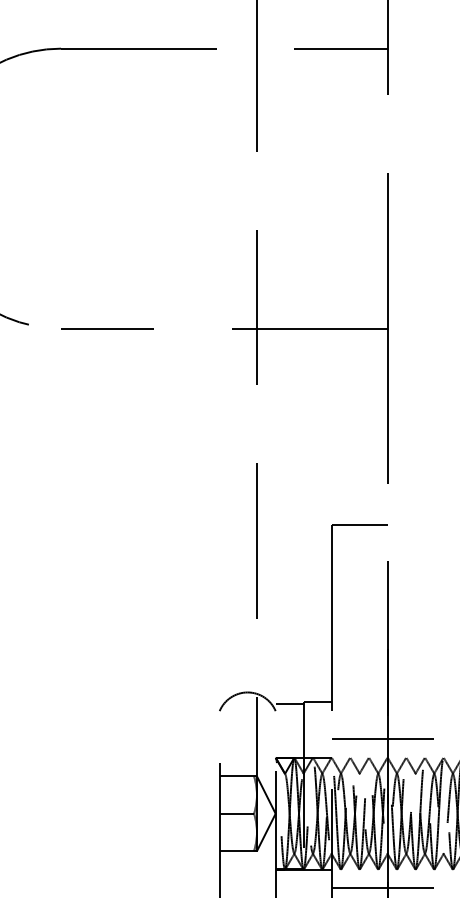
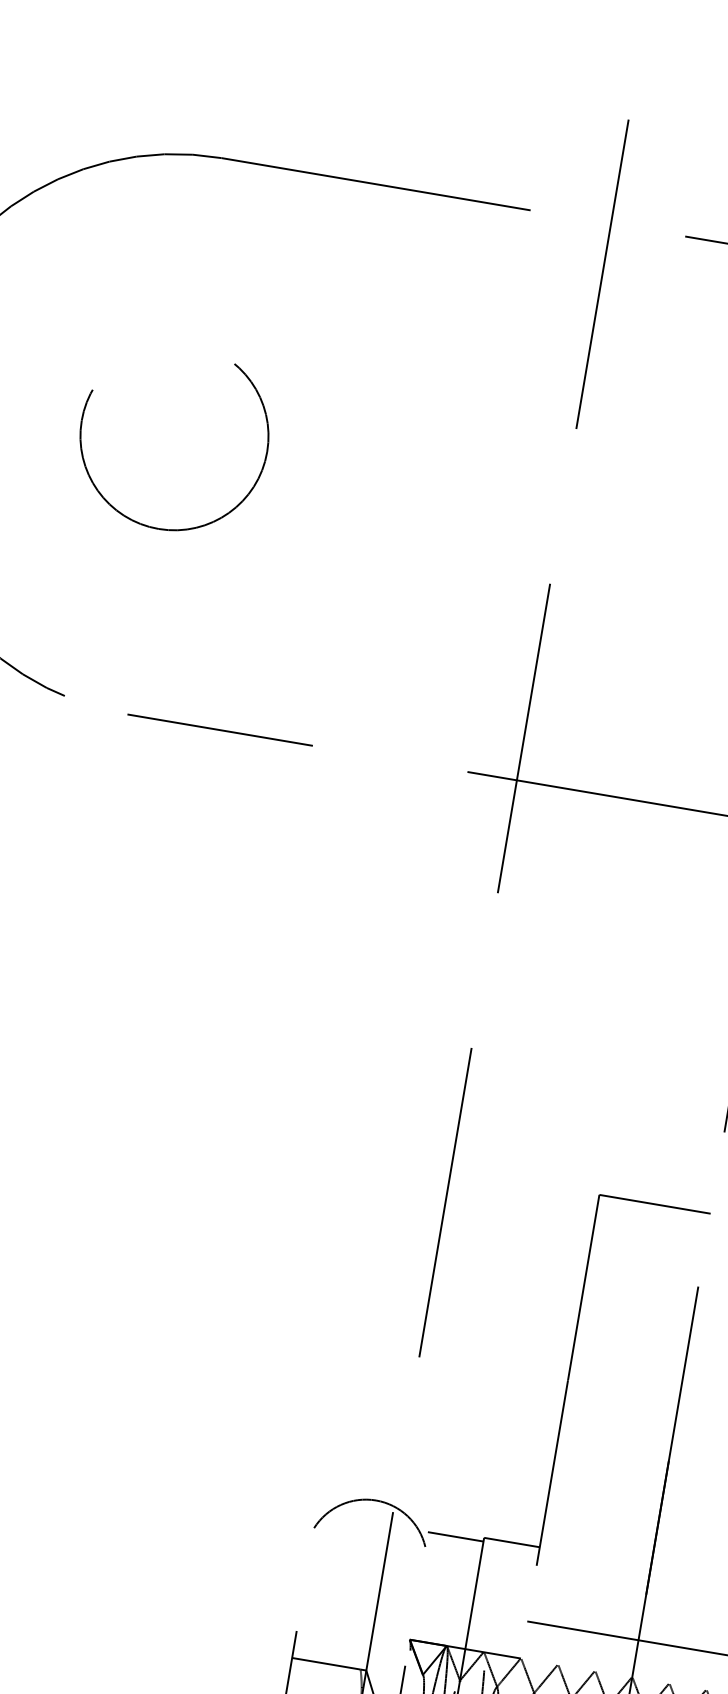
circle: (60, 191) -> (172, 441), added

